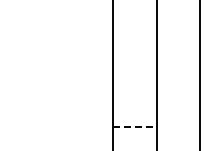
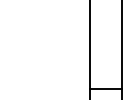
line: (134, 126) -> (105, 88), dashed -> solid

